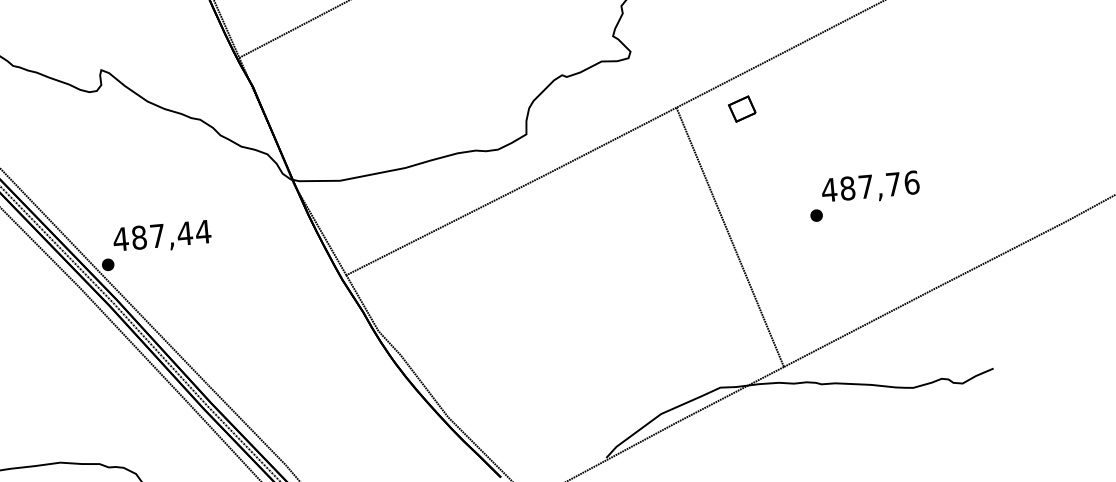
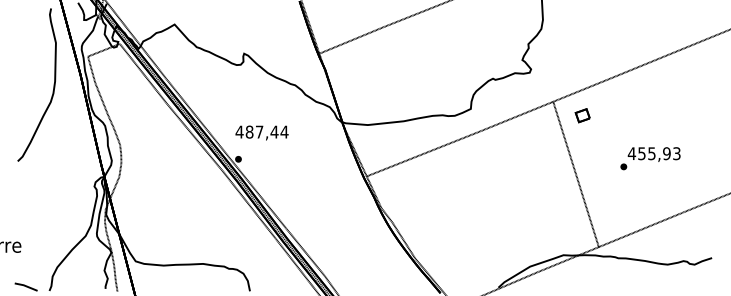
part: (741, 108) -> (582, 115), moved
text: (879, 185) -> (659, 153), 487,76 -> 455,93
text: (161, 236) -> (261, 132), moved

